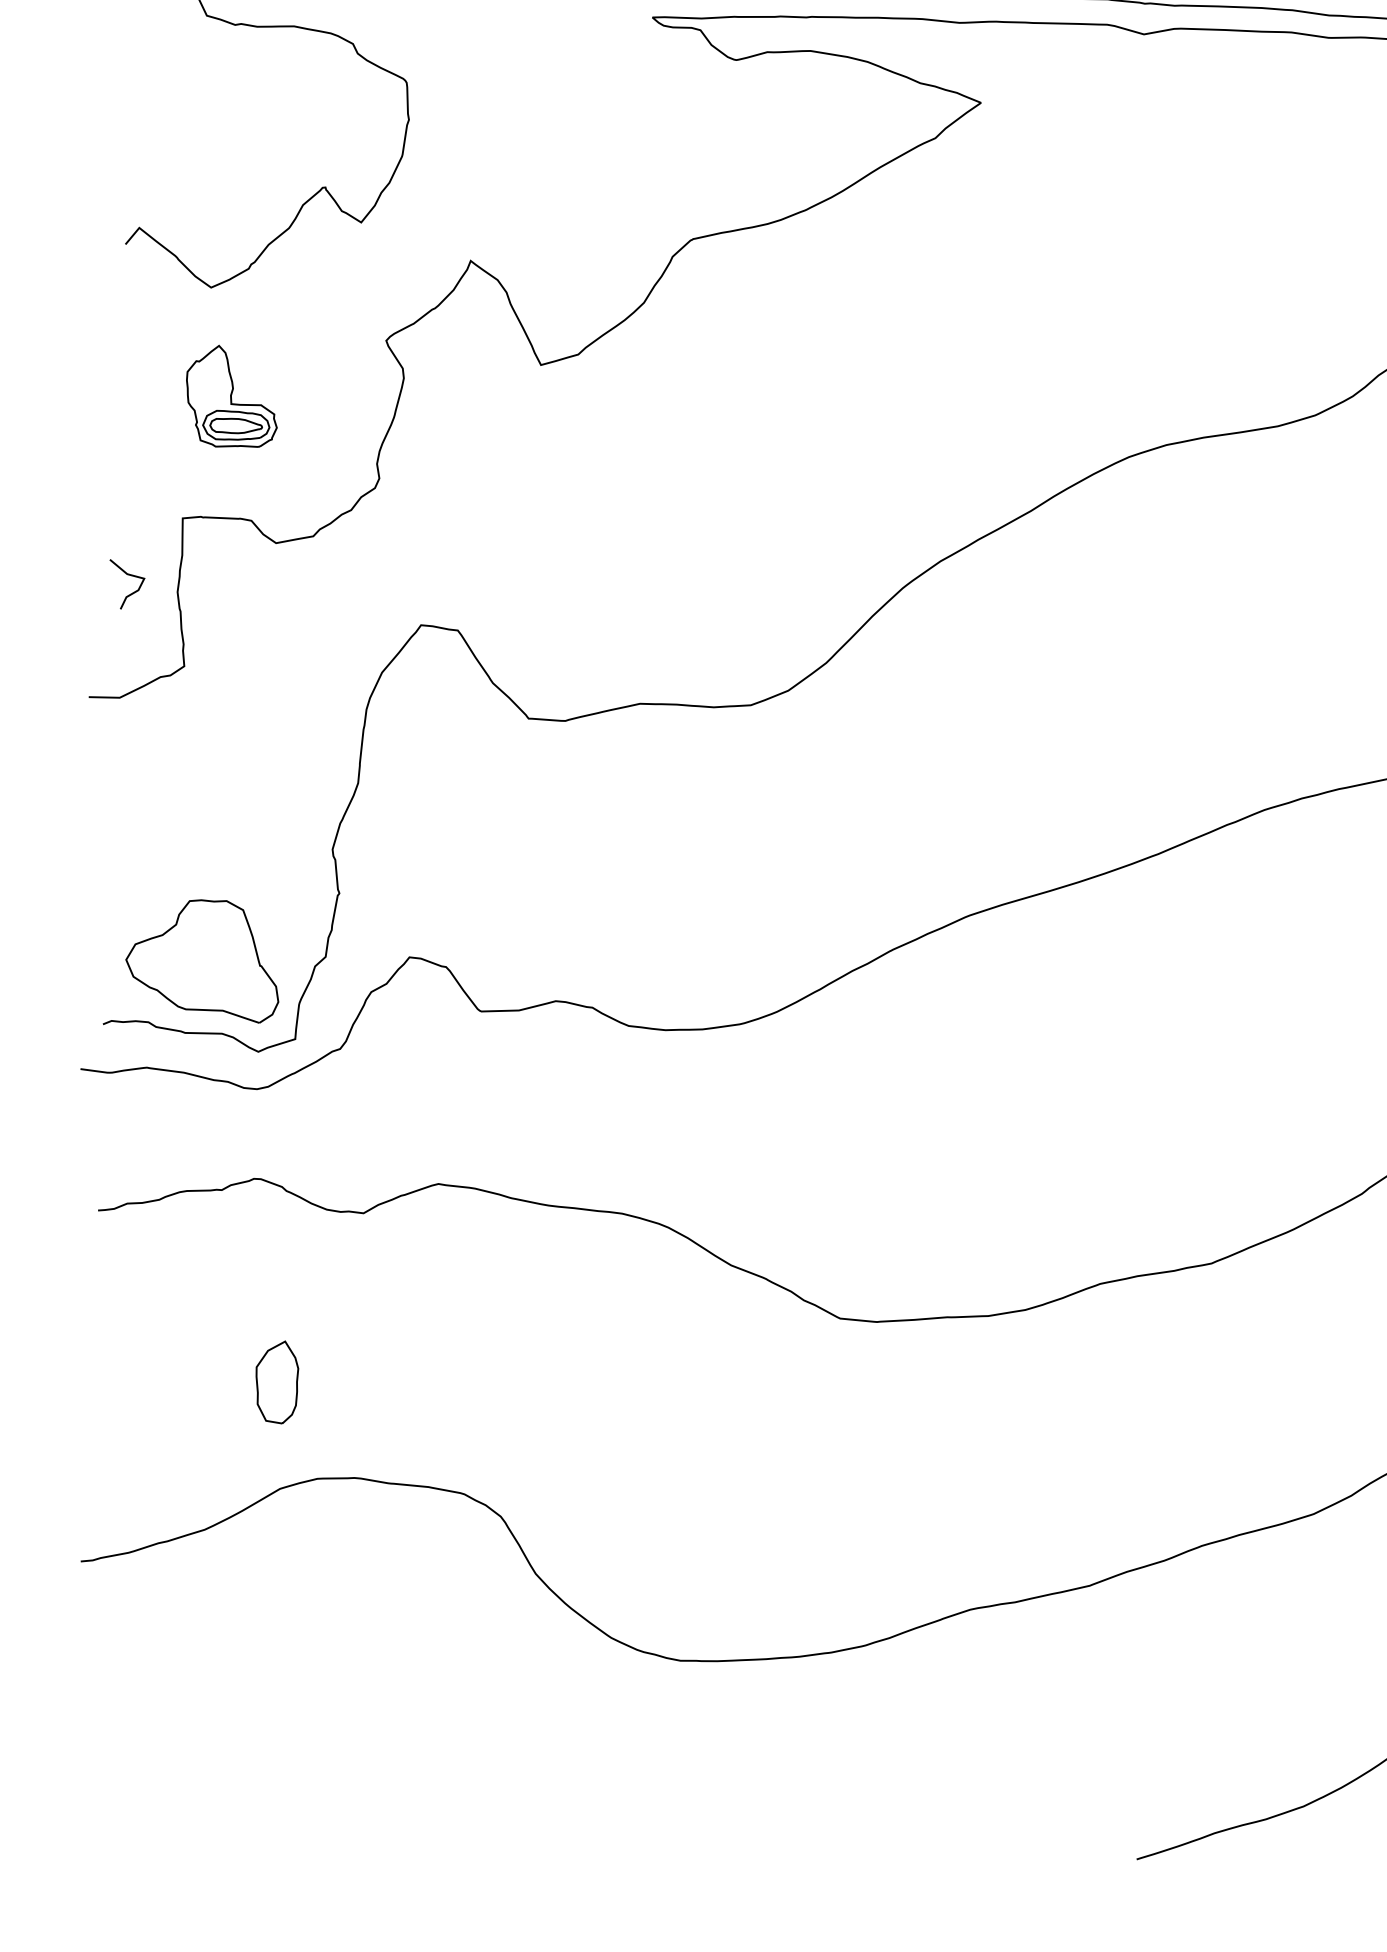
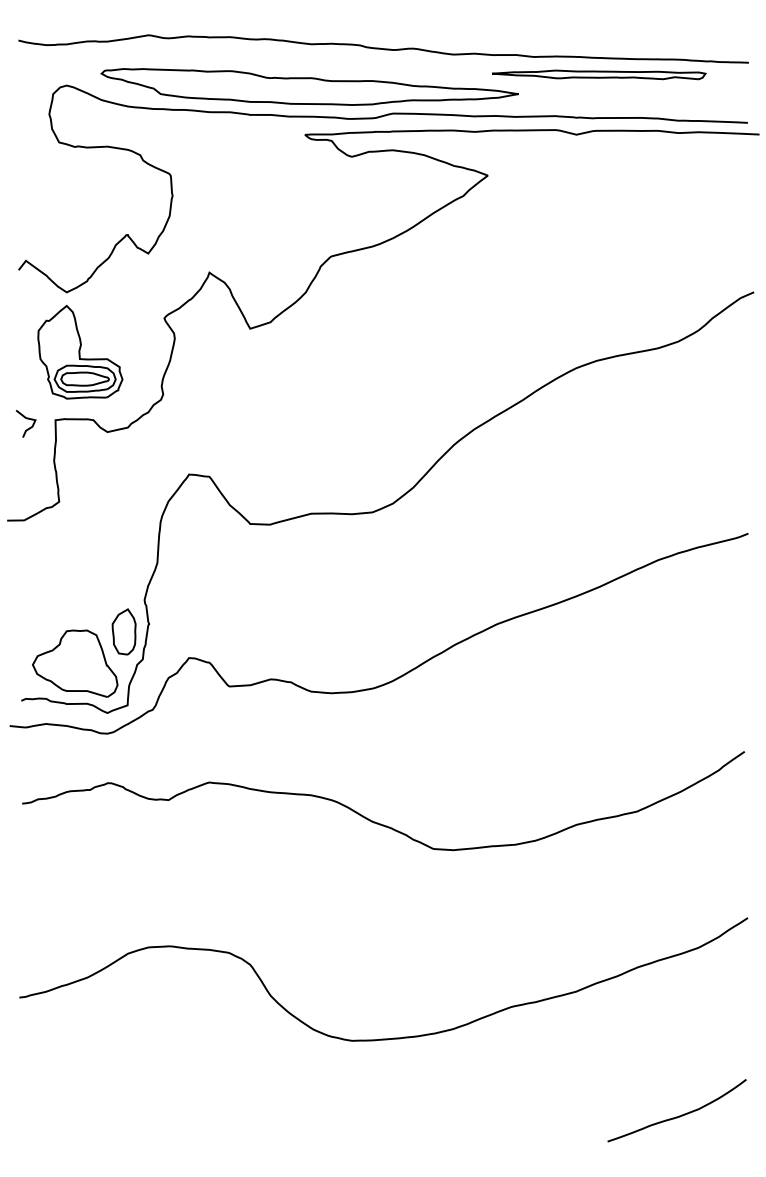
part: (232, 395) -> (80, 351), size x1.67
curve: (128, 576) -> (26, 419), moved
part: (275, 1381) -> (123, 631), moved

